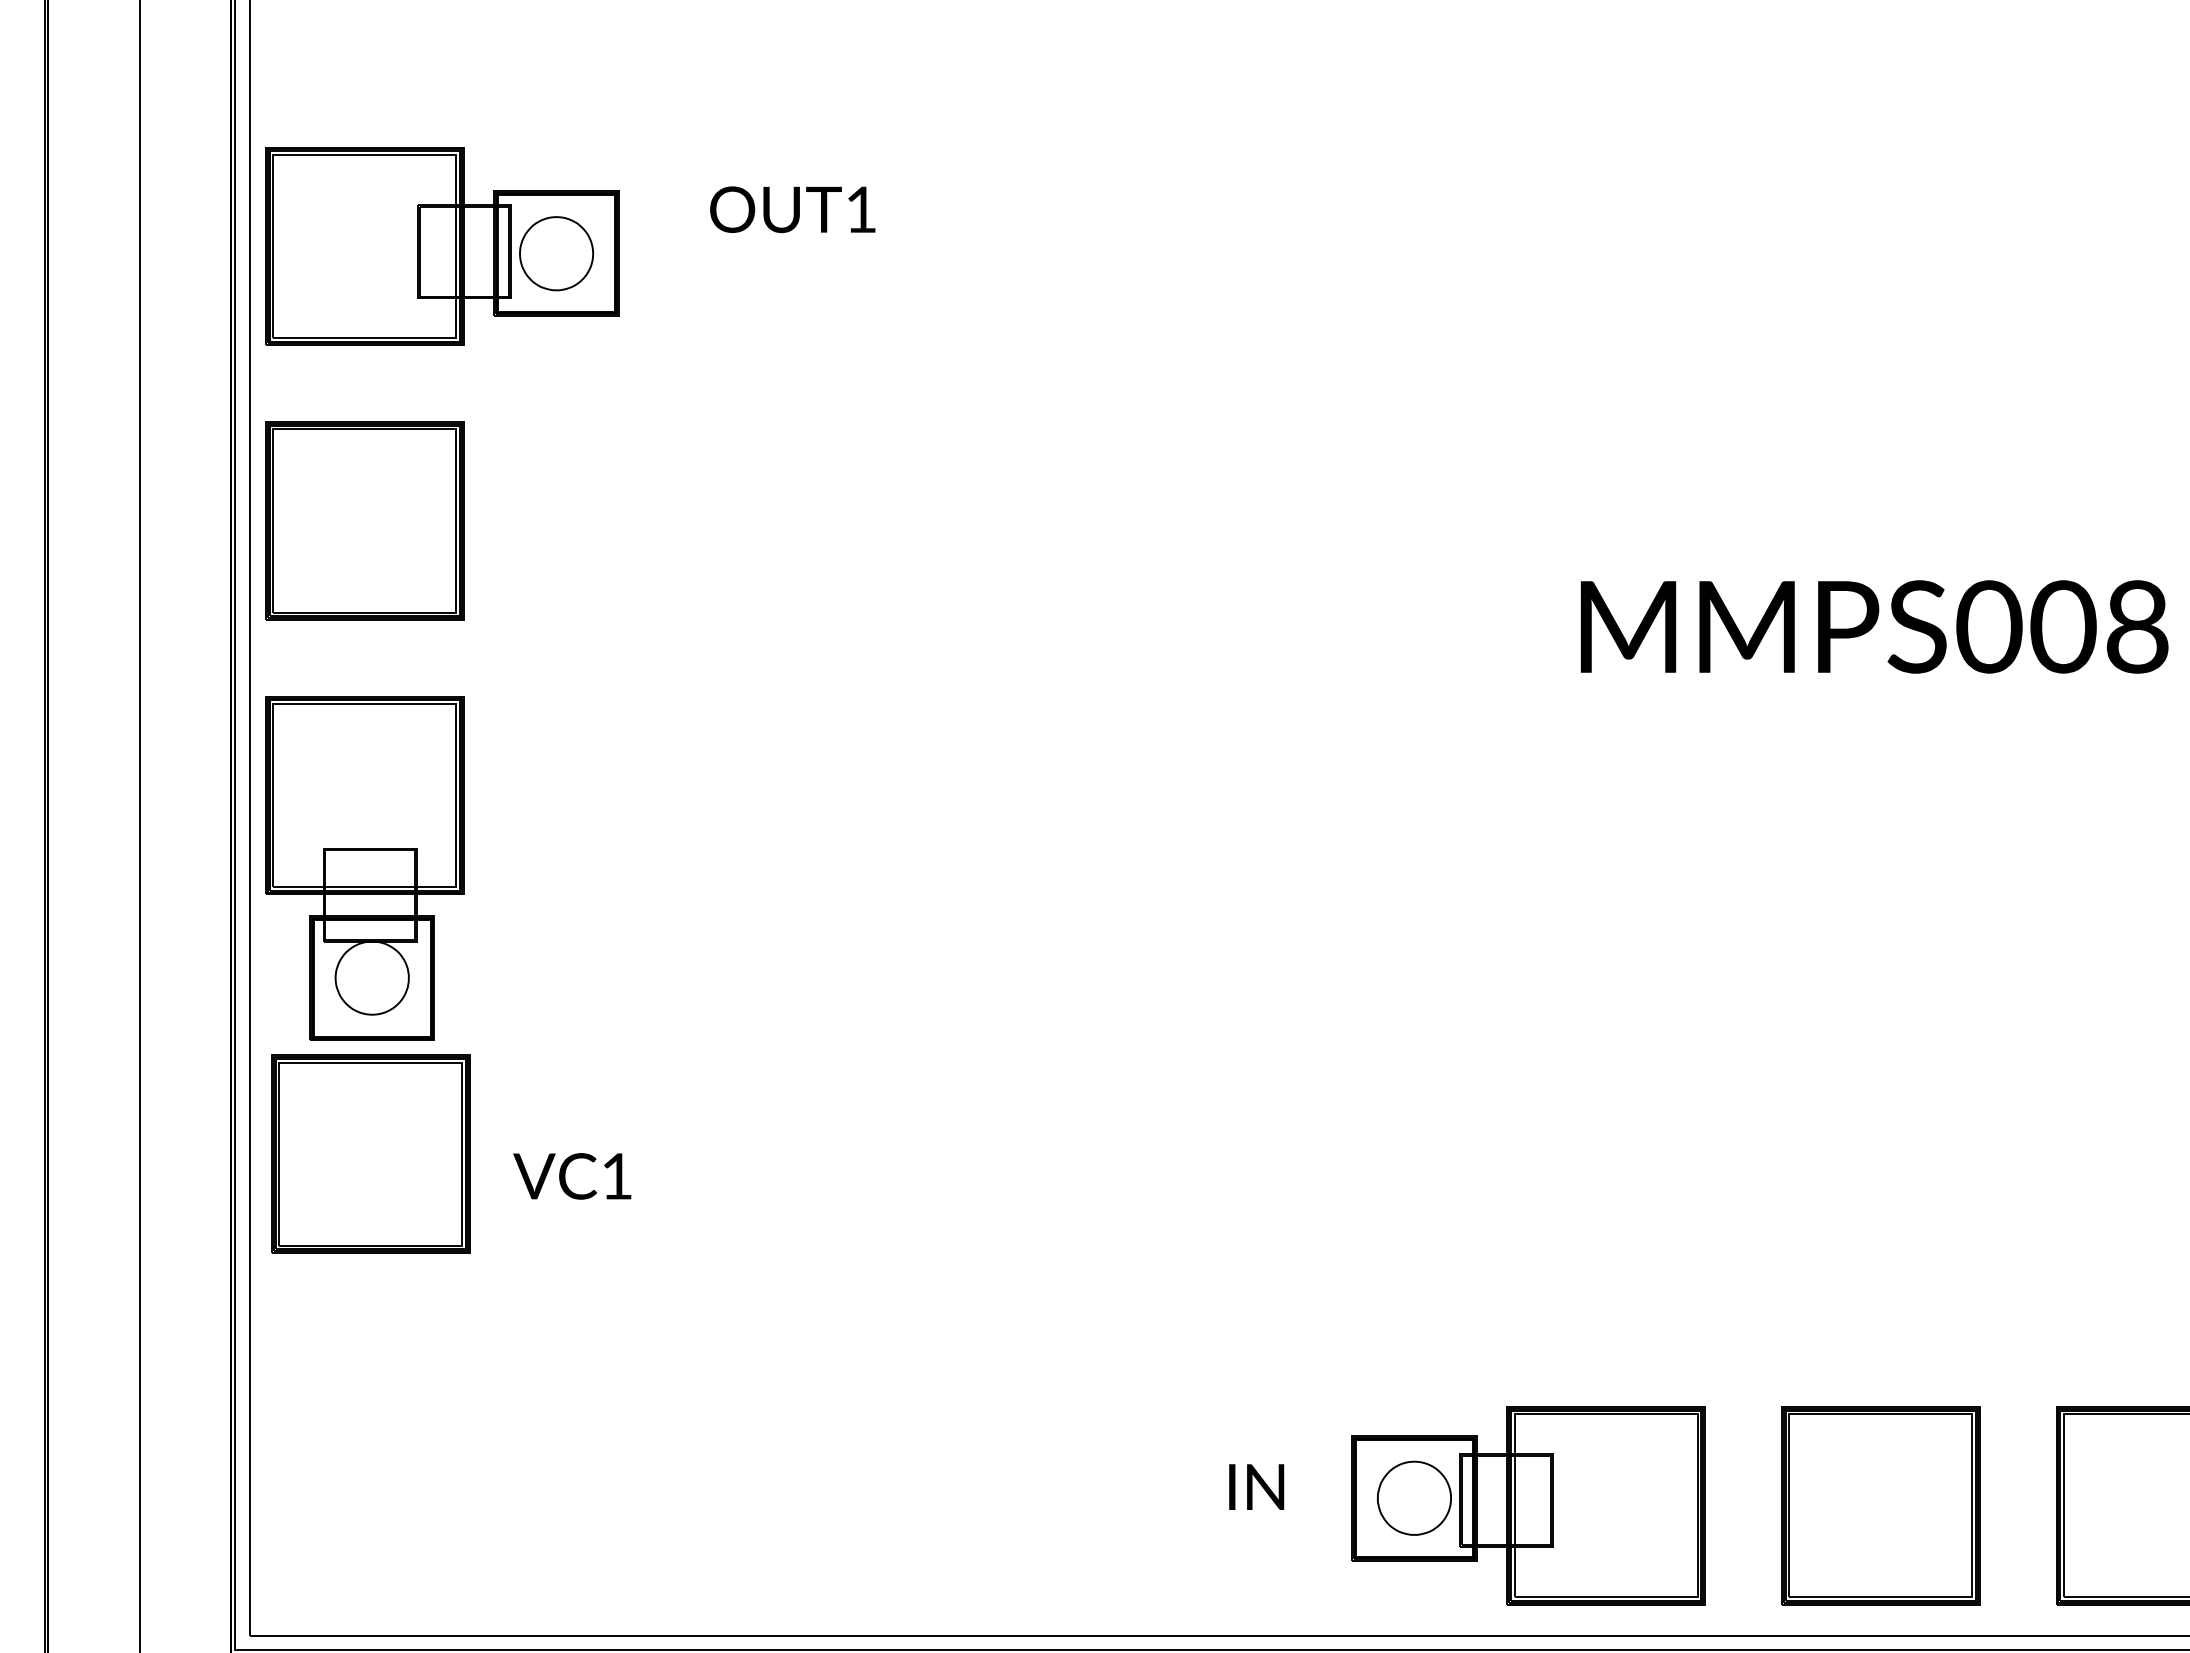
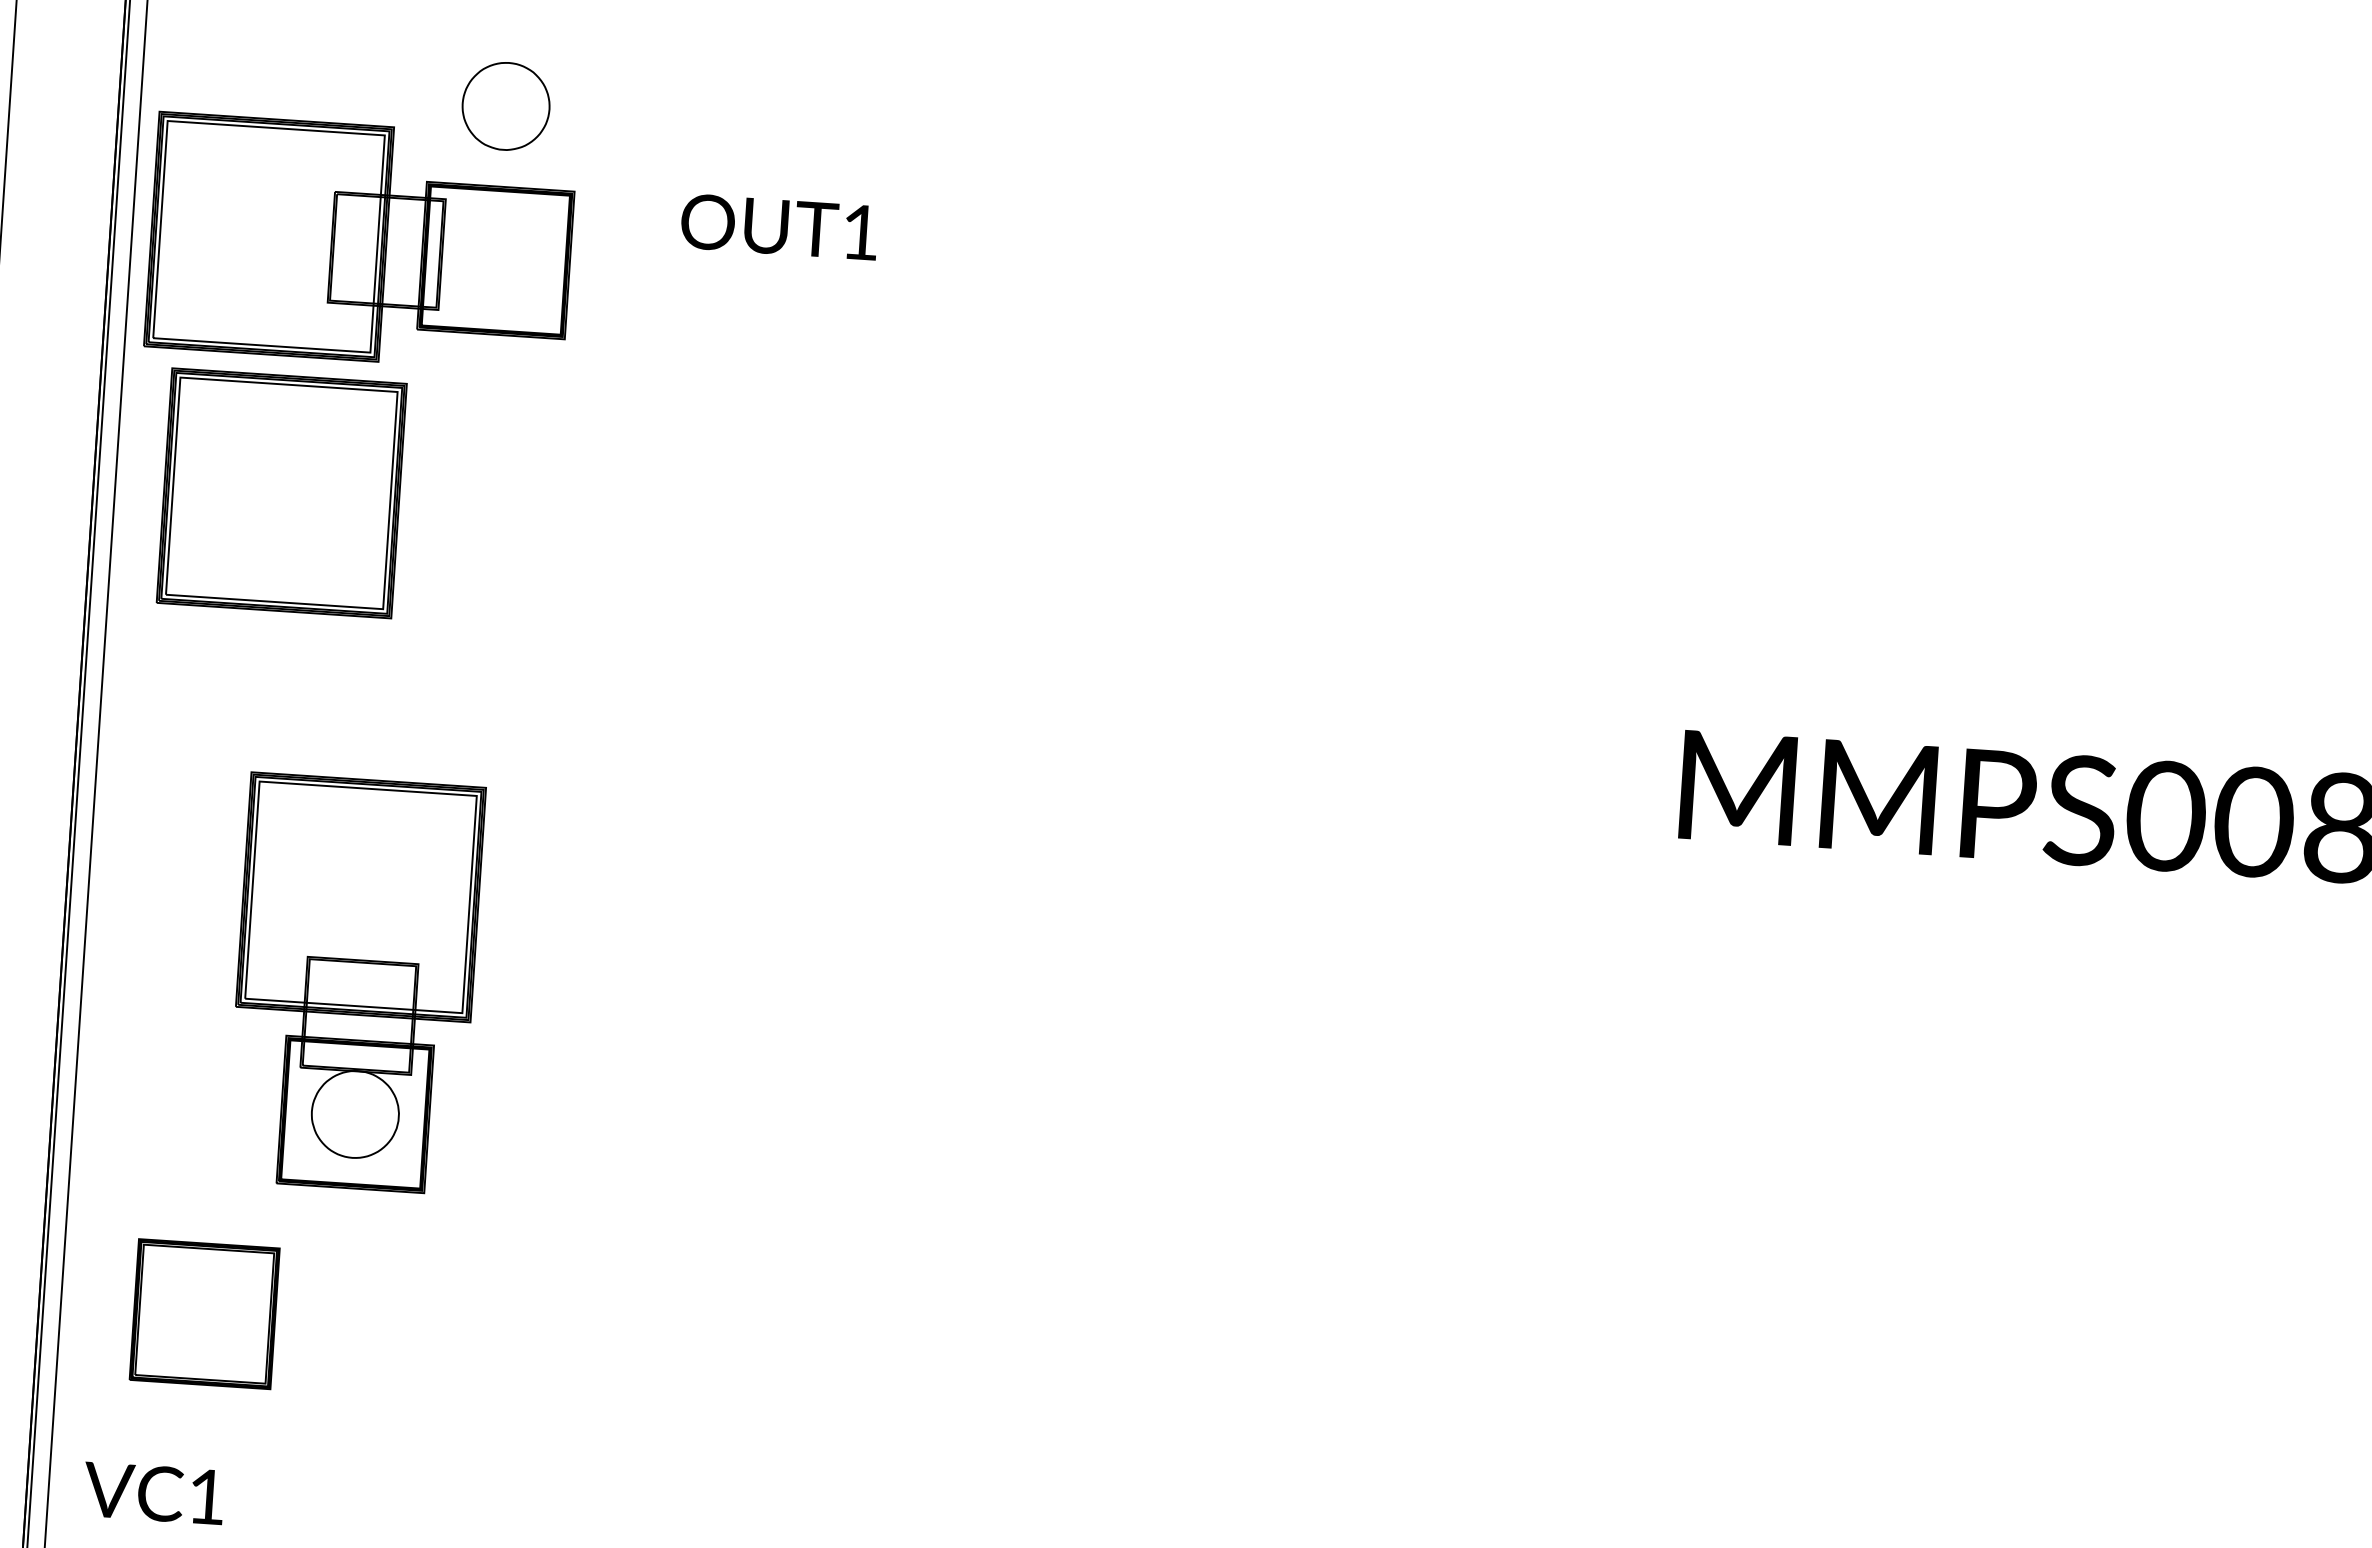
part: (556, 253) -> (506, 106), moved
part: (364, 520) -> (281, 492), moved
part: (364, 868) -> (354, 983), moved
part: (370, 1153) -> (204, 1313), size x0.6
text: (572, 1176) -> (154, 1493), moved

